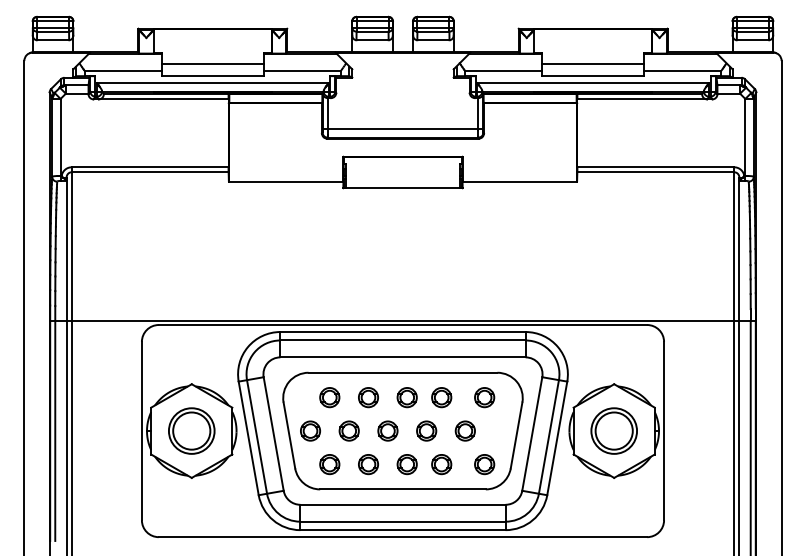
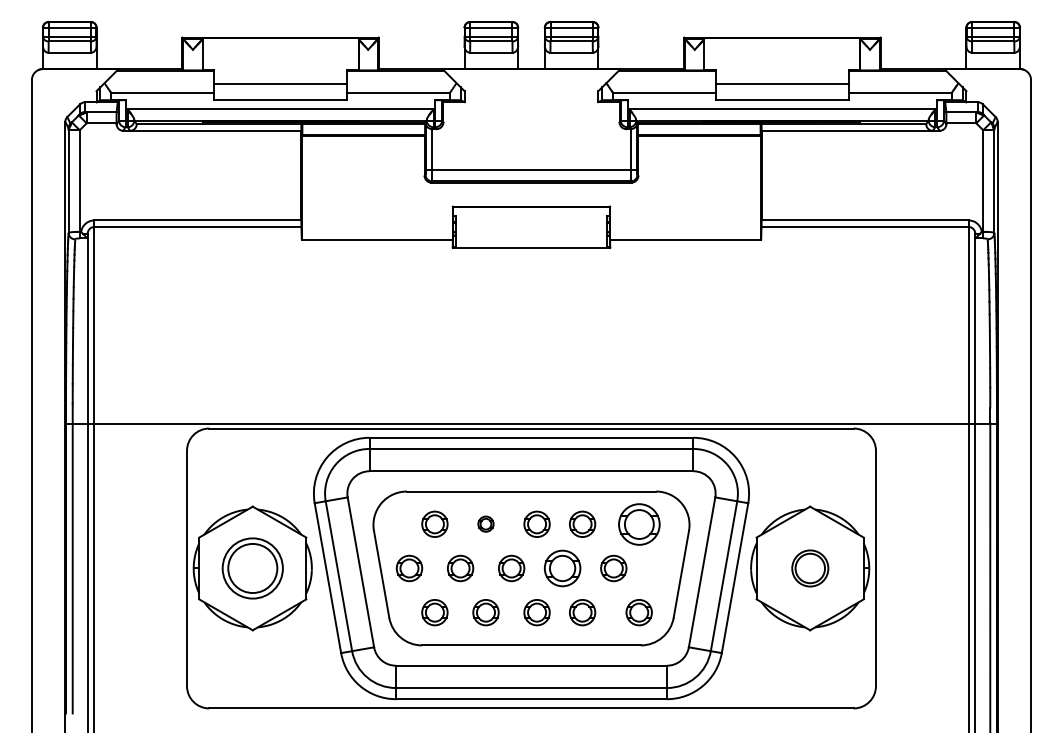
part: (368, 396) -> (485, 523), size x0.6
part: (484, 396) -> (638, 523), size x1.6
part: (426, 431) -> (562, 568), size x1.4
part: (614, 431) -> (810, 568), size x0.6

